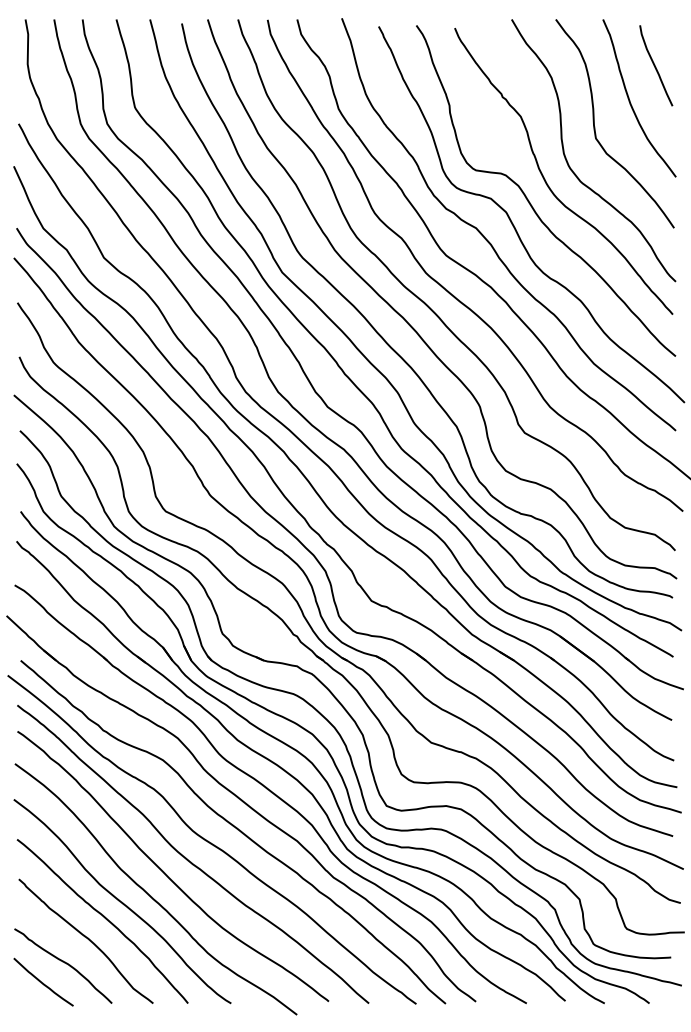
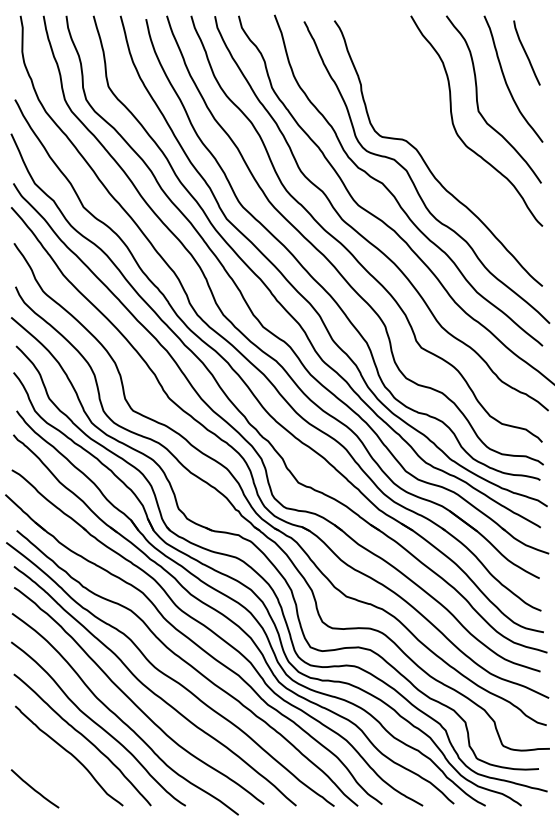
curve: (545, 179) -> (438, 144), removed
curve: (64, 963) -> (51, 773), removed

